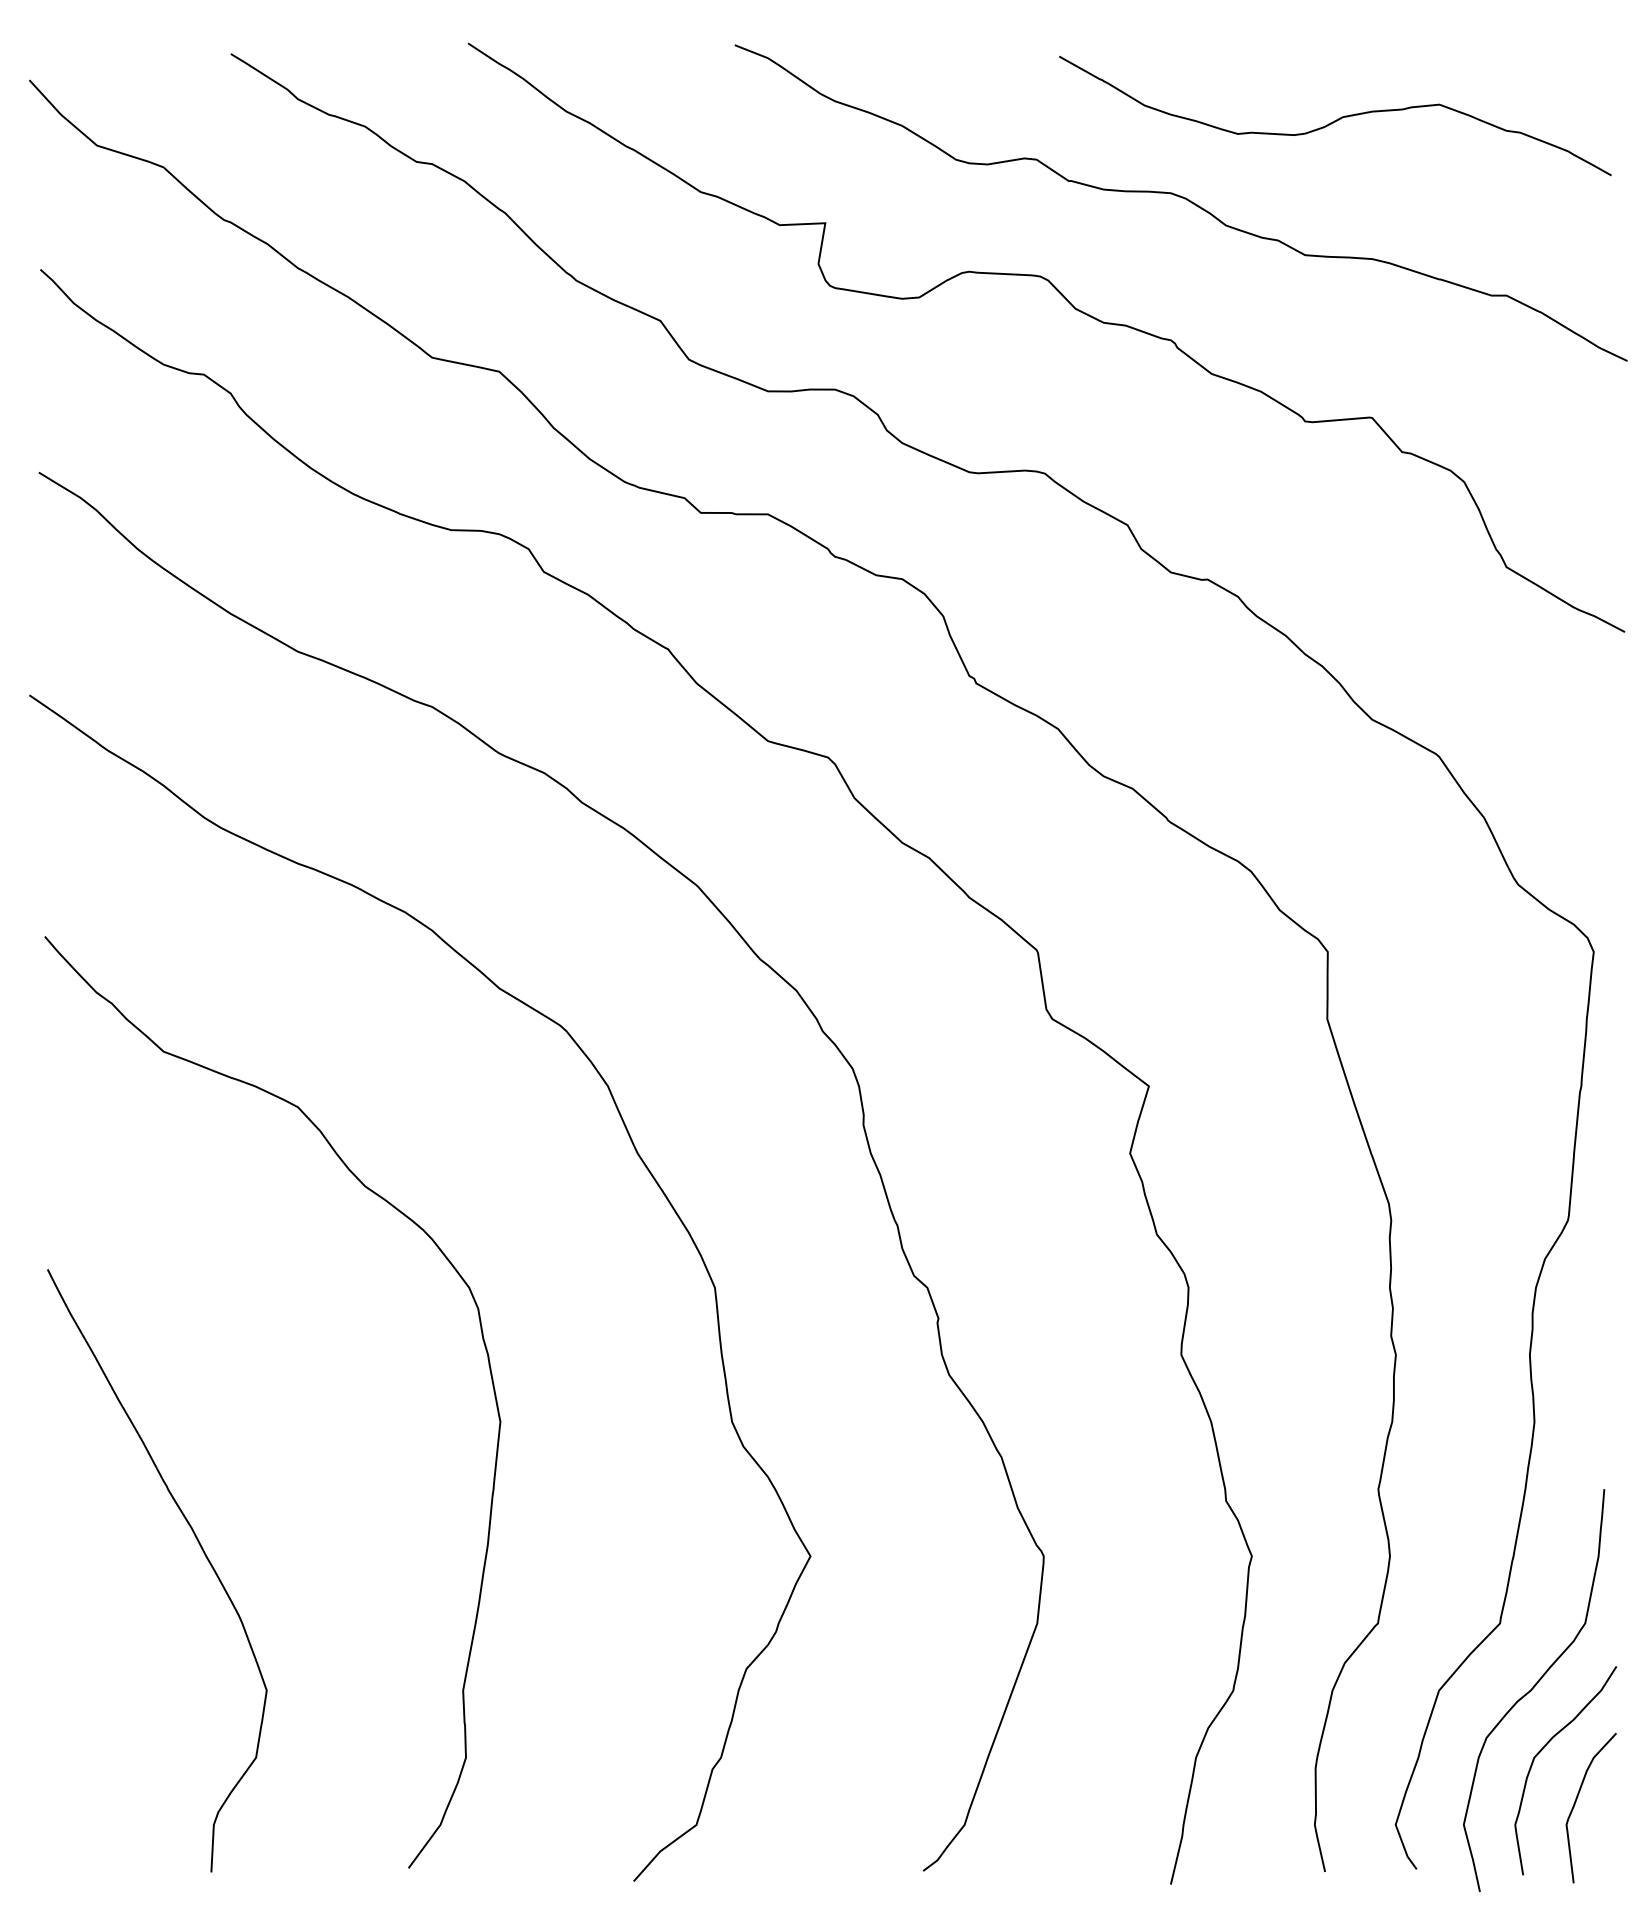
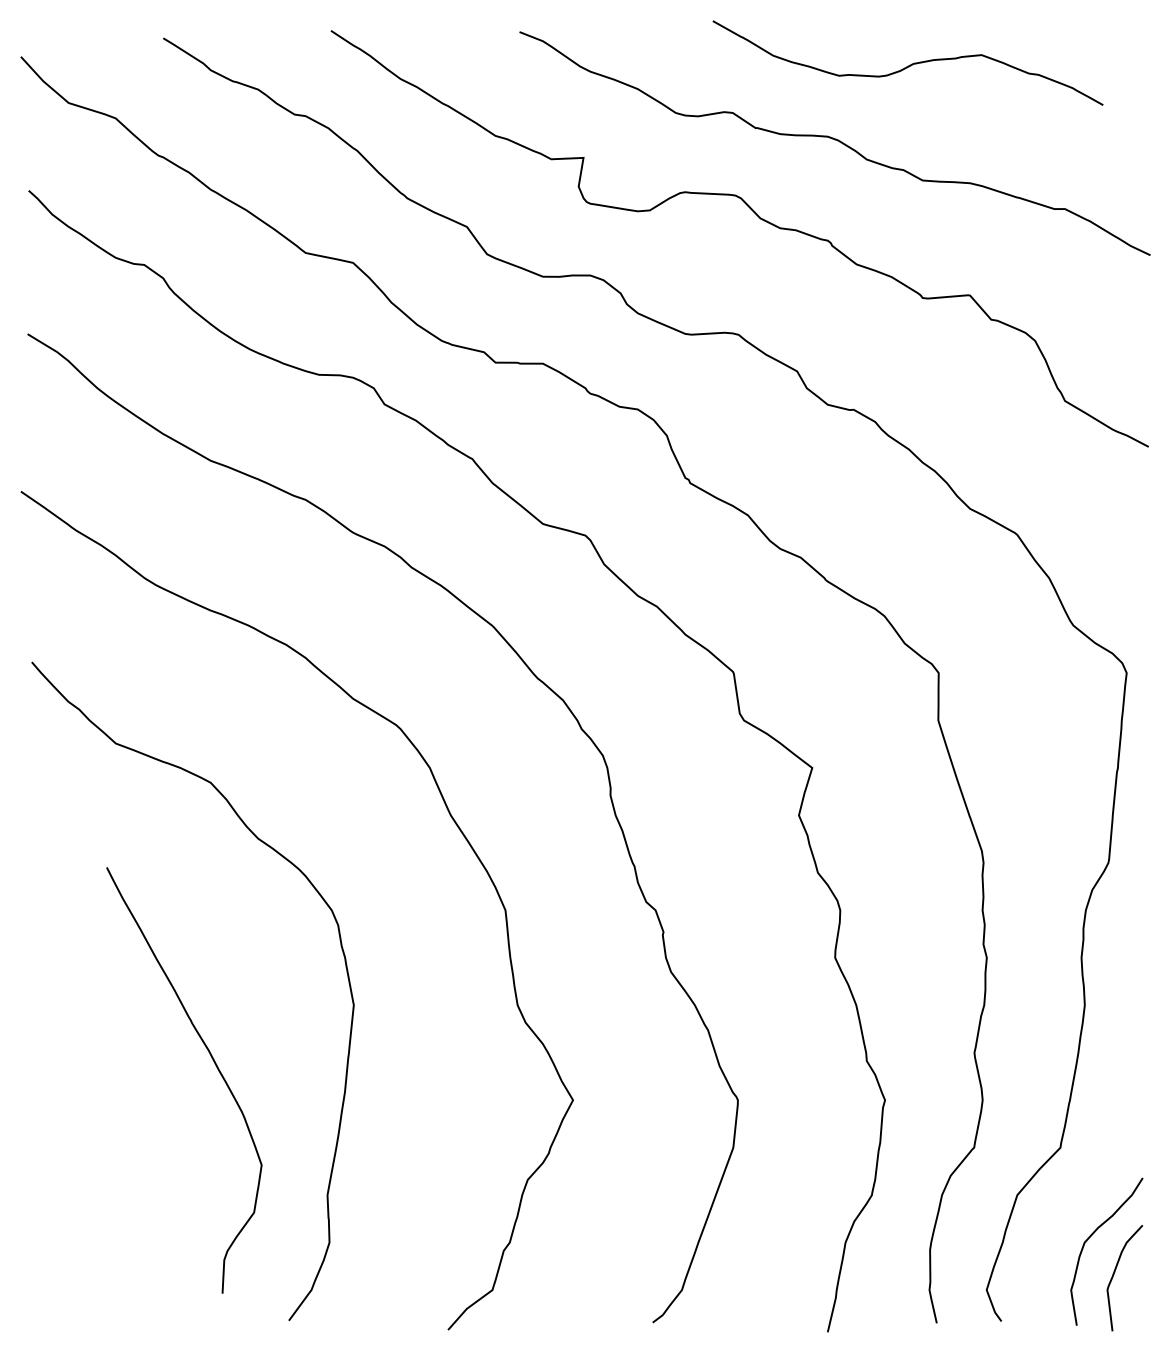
curve: (1335, 119) -> (908, 65), moved
curve: (198, 1545) -> (213, 1062), moved
curve: (1534, 1688) -> (1084, 1193), removed

